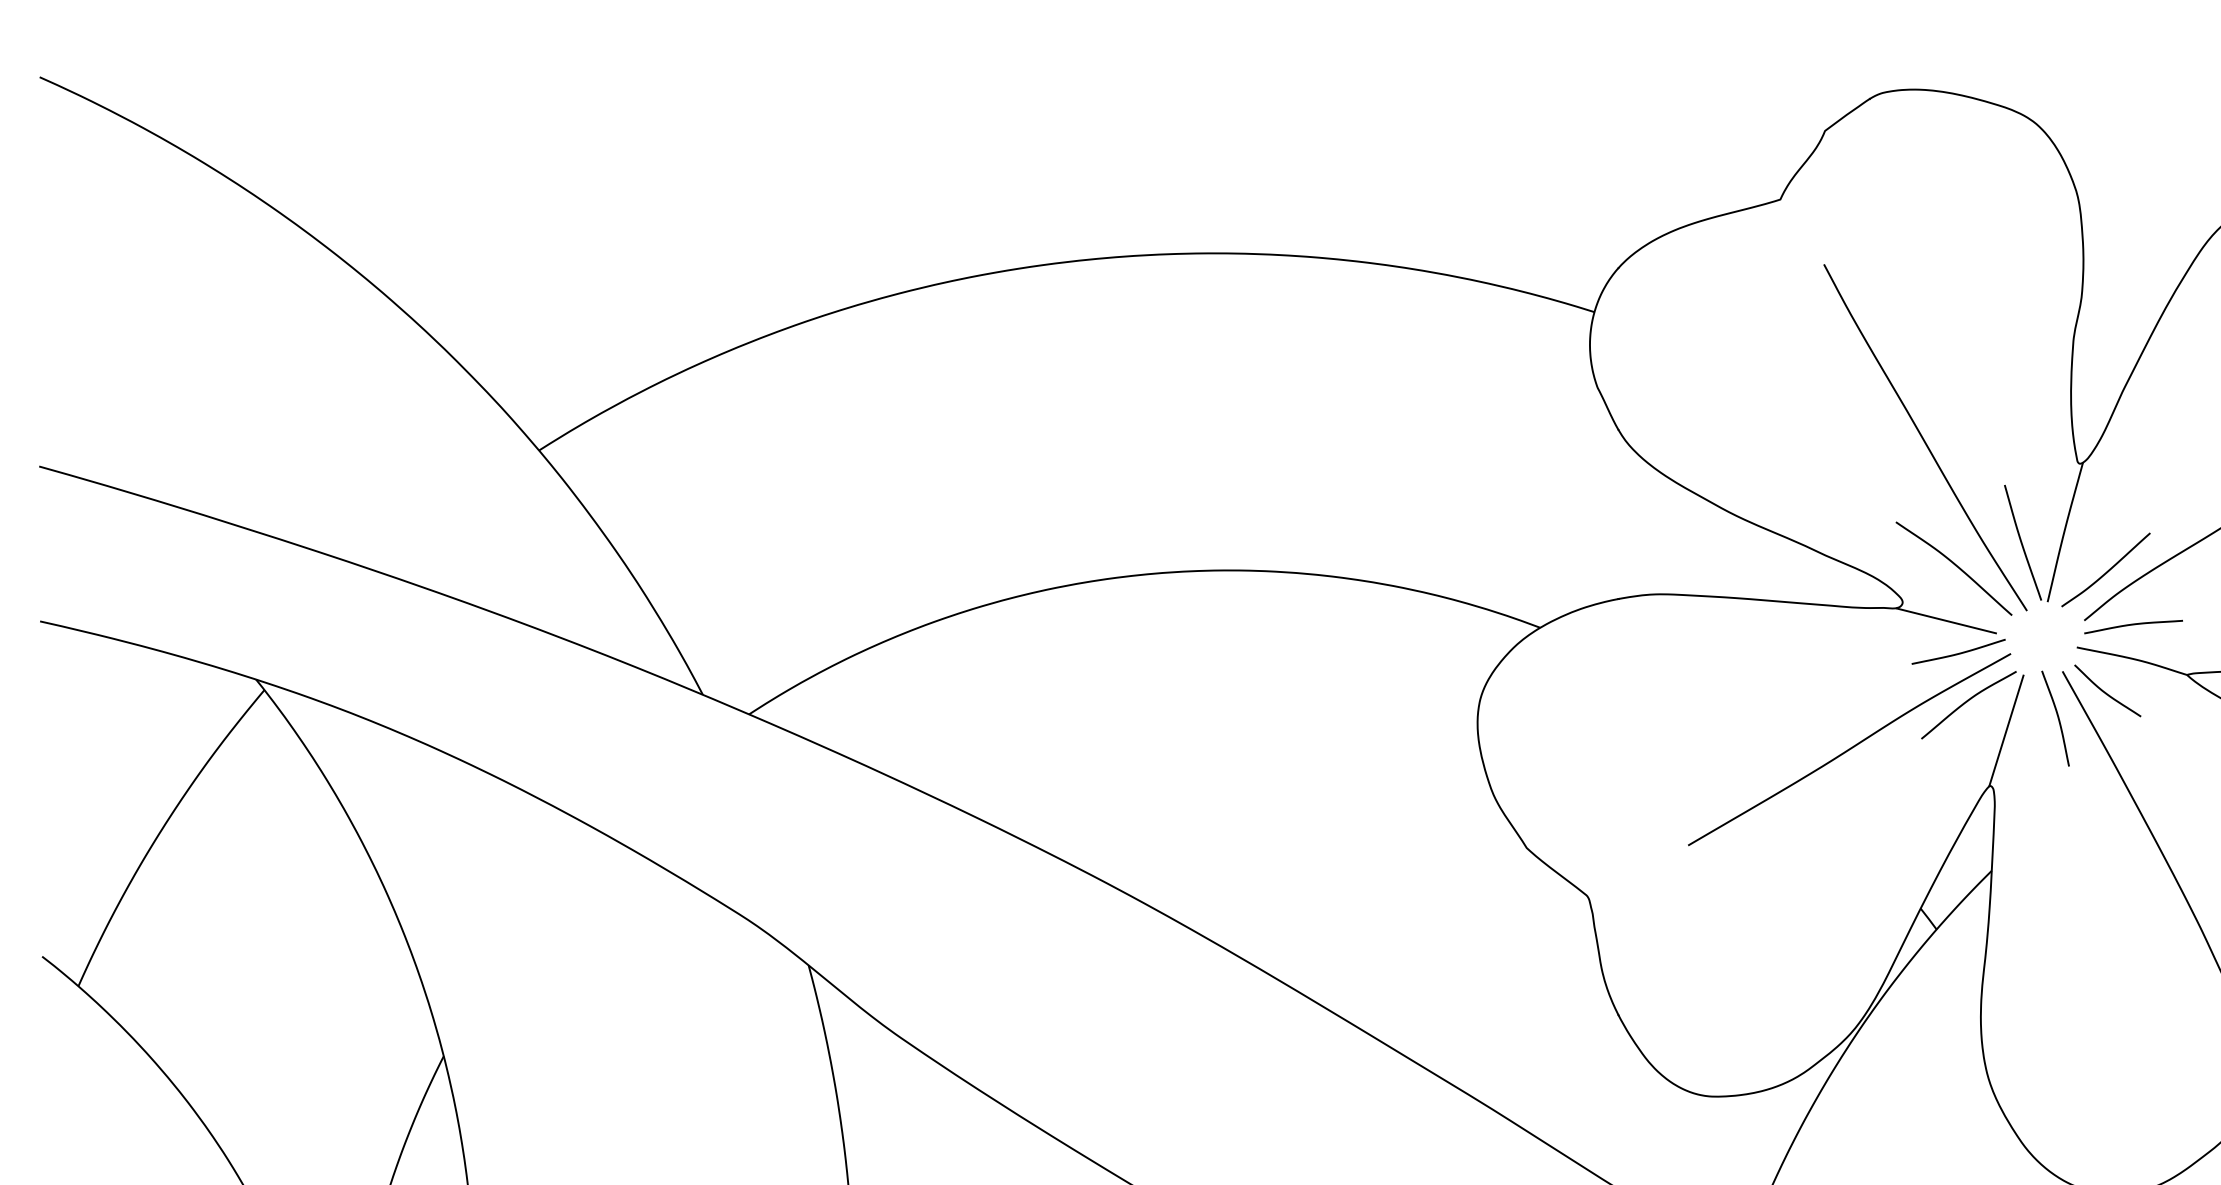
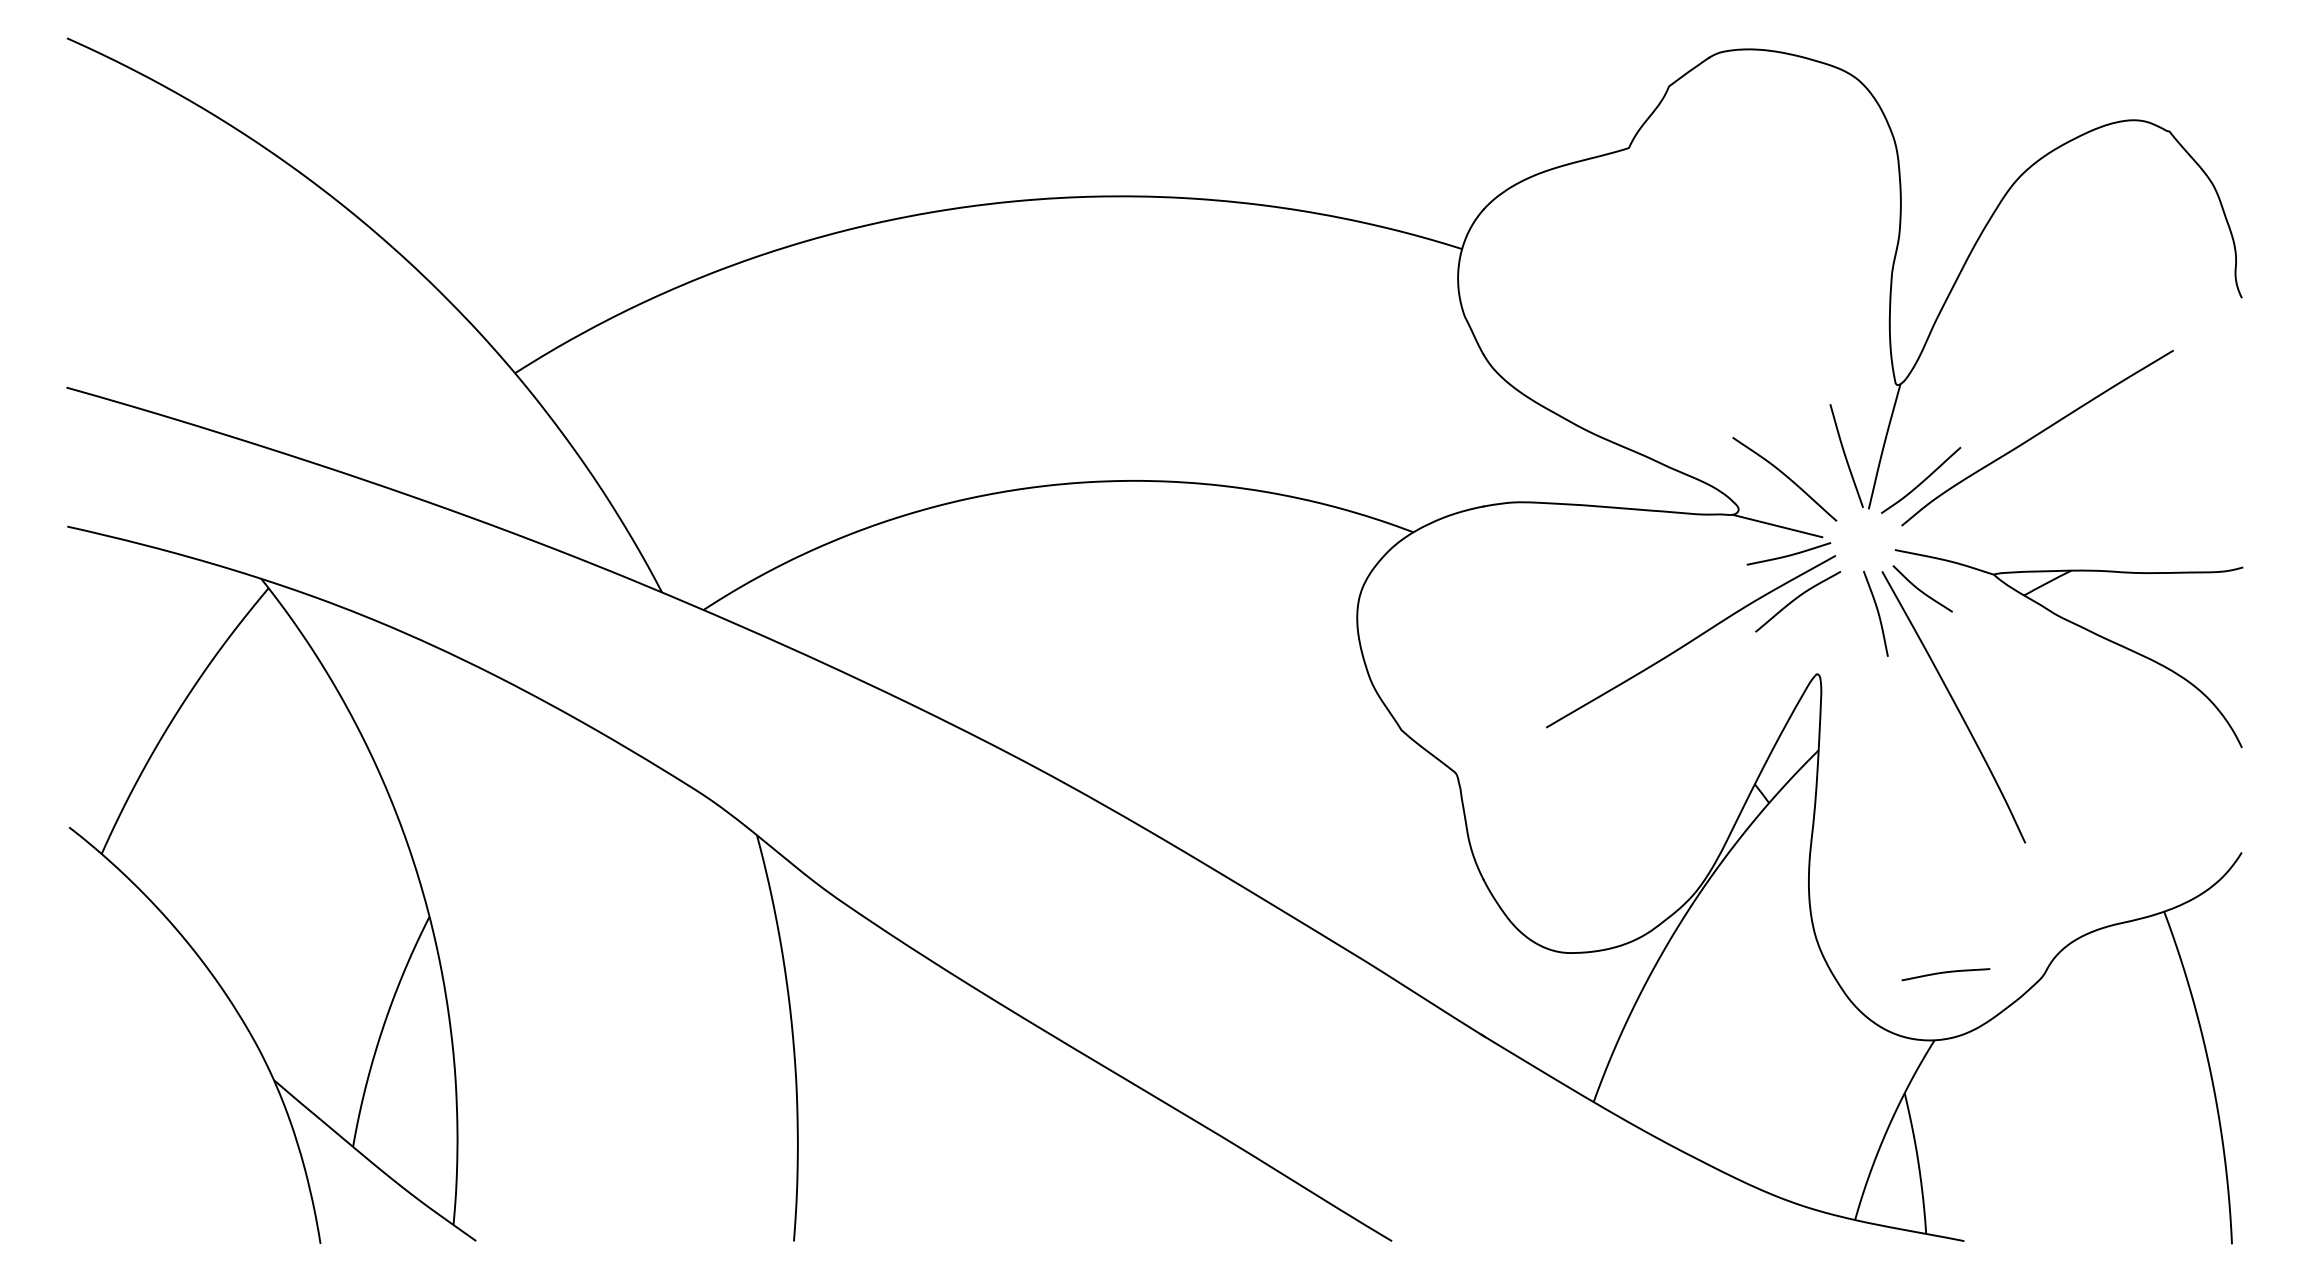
curve: (1923, 437) -> (1757, 361), removed
curve: (2133, 625) -> (1945, 973), moved
line: (2006, 730) -> (1831, 624), removed

